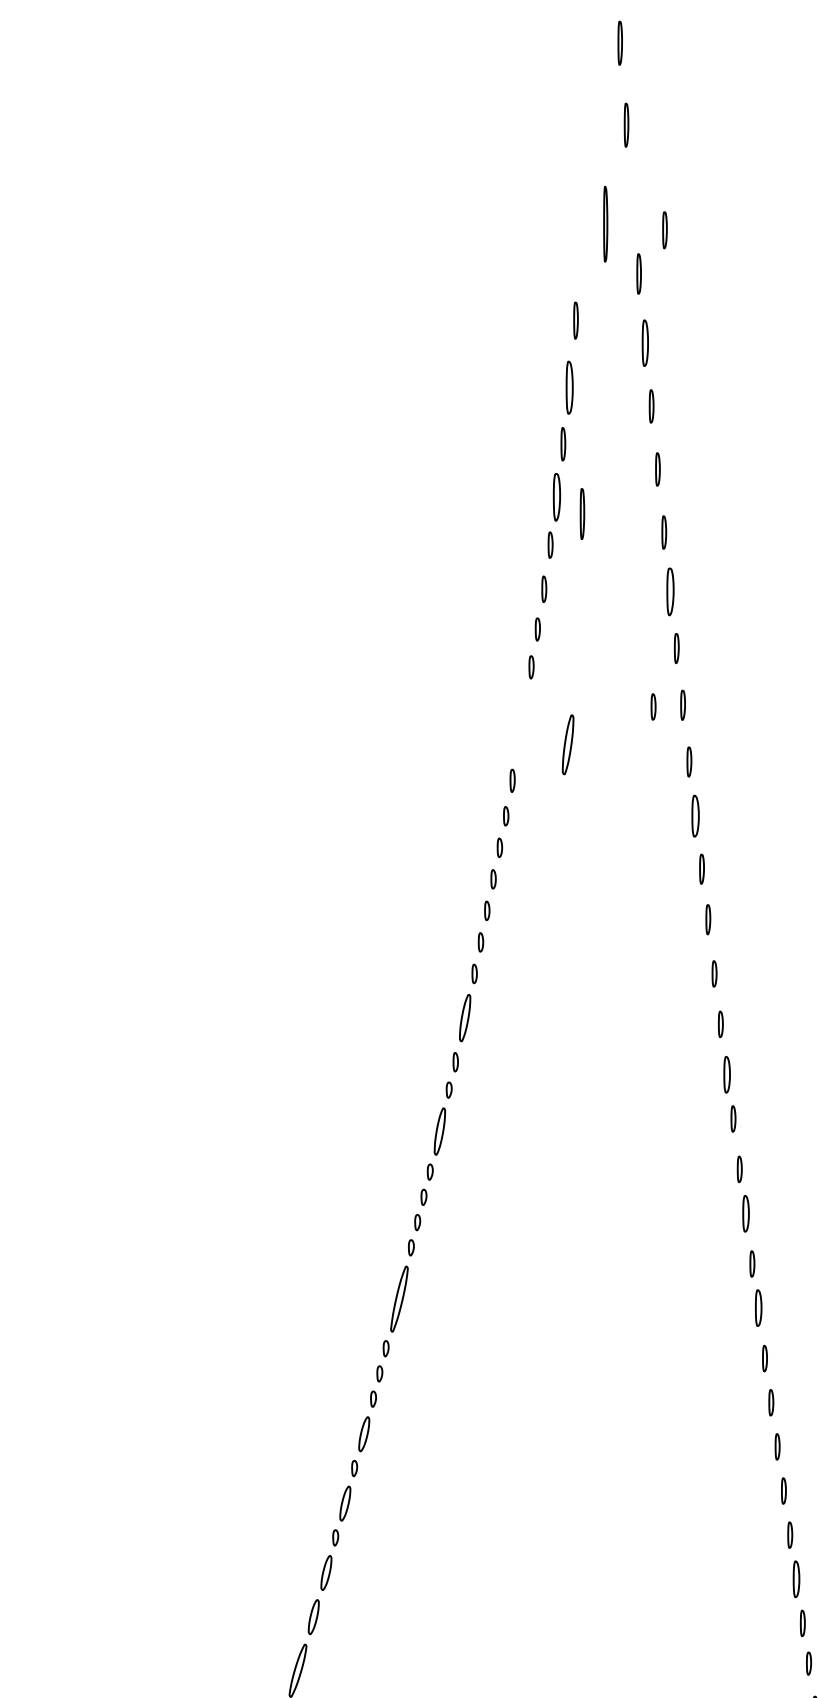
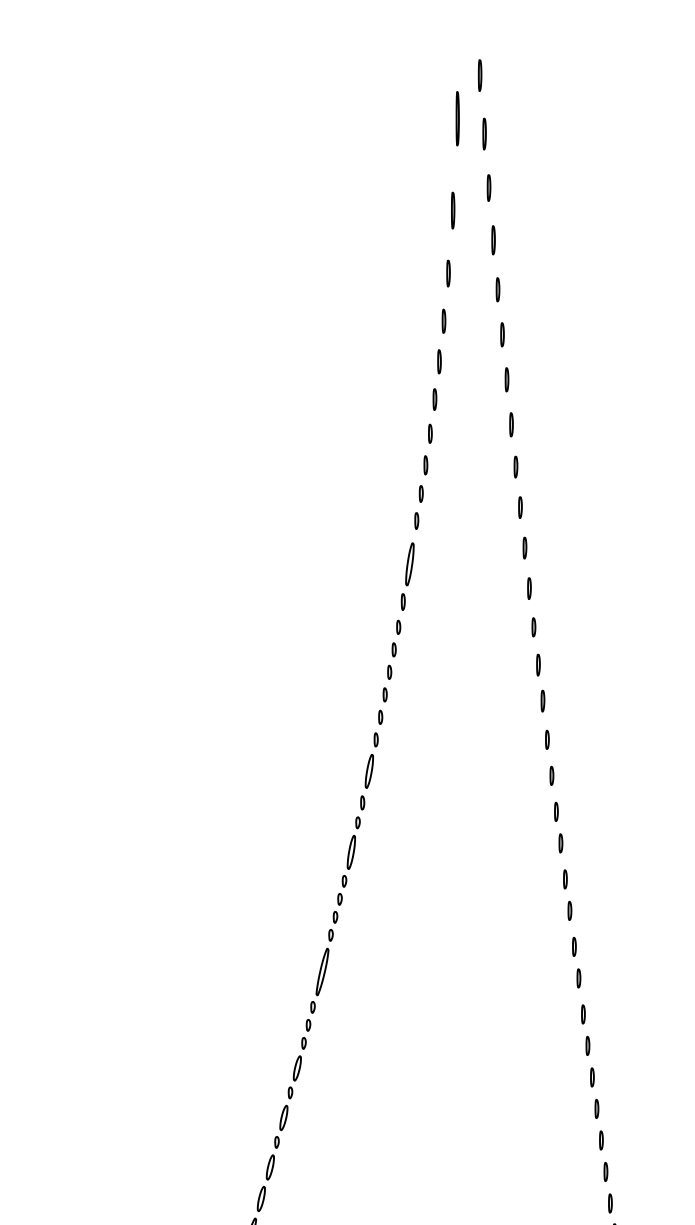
line: (605, 223) -> (457, 118), moved
part: (664, 229) -> (488, 187), moved
part: (644, 342) -> (497, 289), size x0.71
part: (568, 386) -> (443, 320), size x0.62
part: (556, 497) -> (434, 399), size x0.62
line: (582, 513) -> (453, 210), moved
part: (669, 590) -> (515, 466), size x0.62
part: (653, 707) -> (503, 549), removed
part: (567, 745) -> (409, 564), moved
part: (695, 816) -> (533, 627), size x0.62
part: (727, 1074) -> (556, 811), size x0.71
part: (745, 1212) -> (569, 910), size x0.71
part: (758, 1308) -> (578, 978), size x0.71
part: (795, 1578) -> (605, 1171), size x0.71

